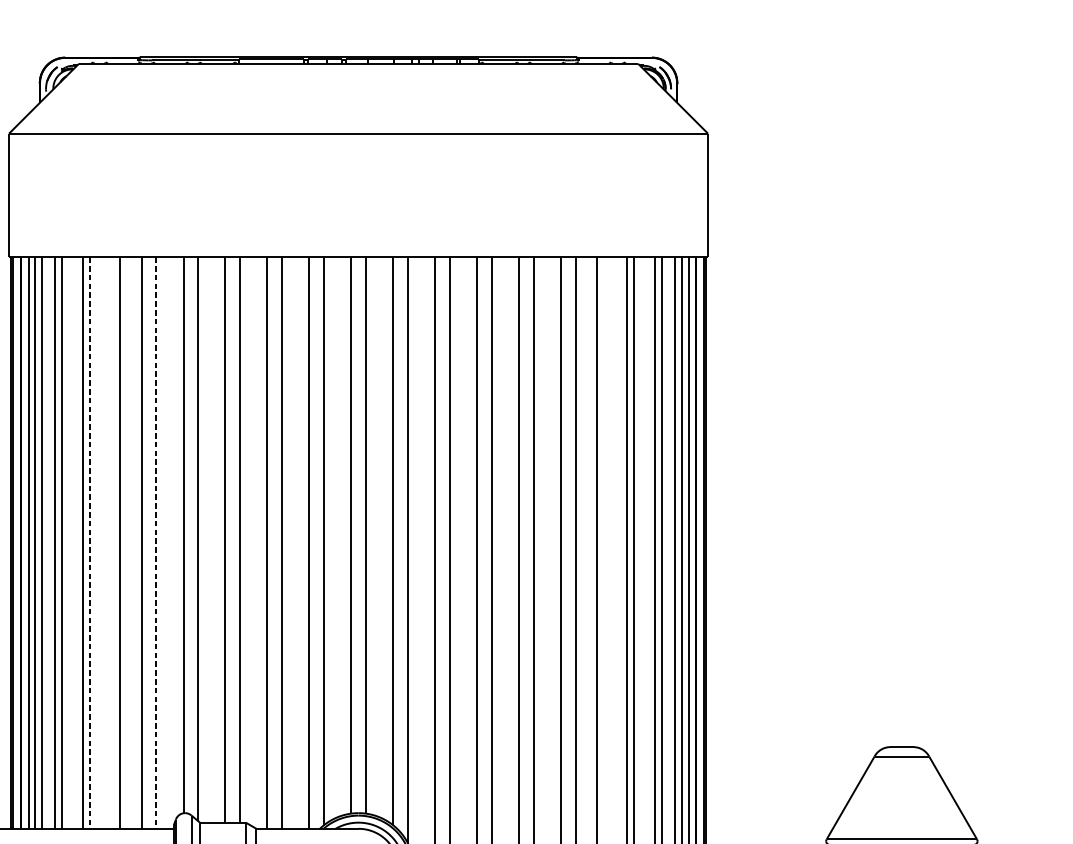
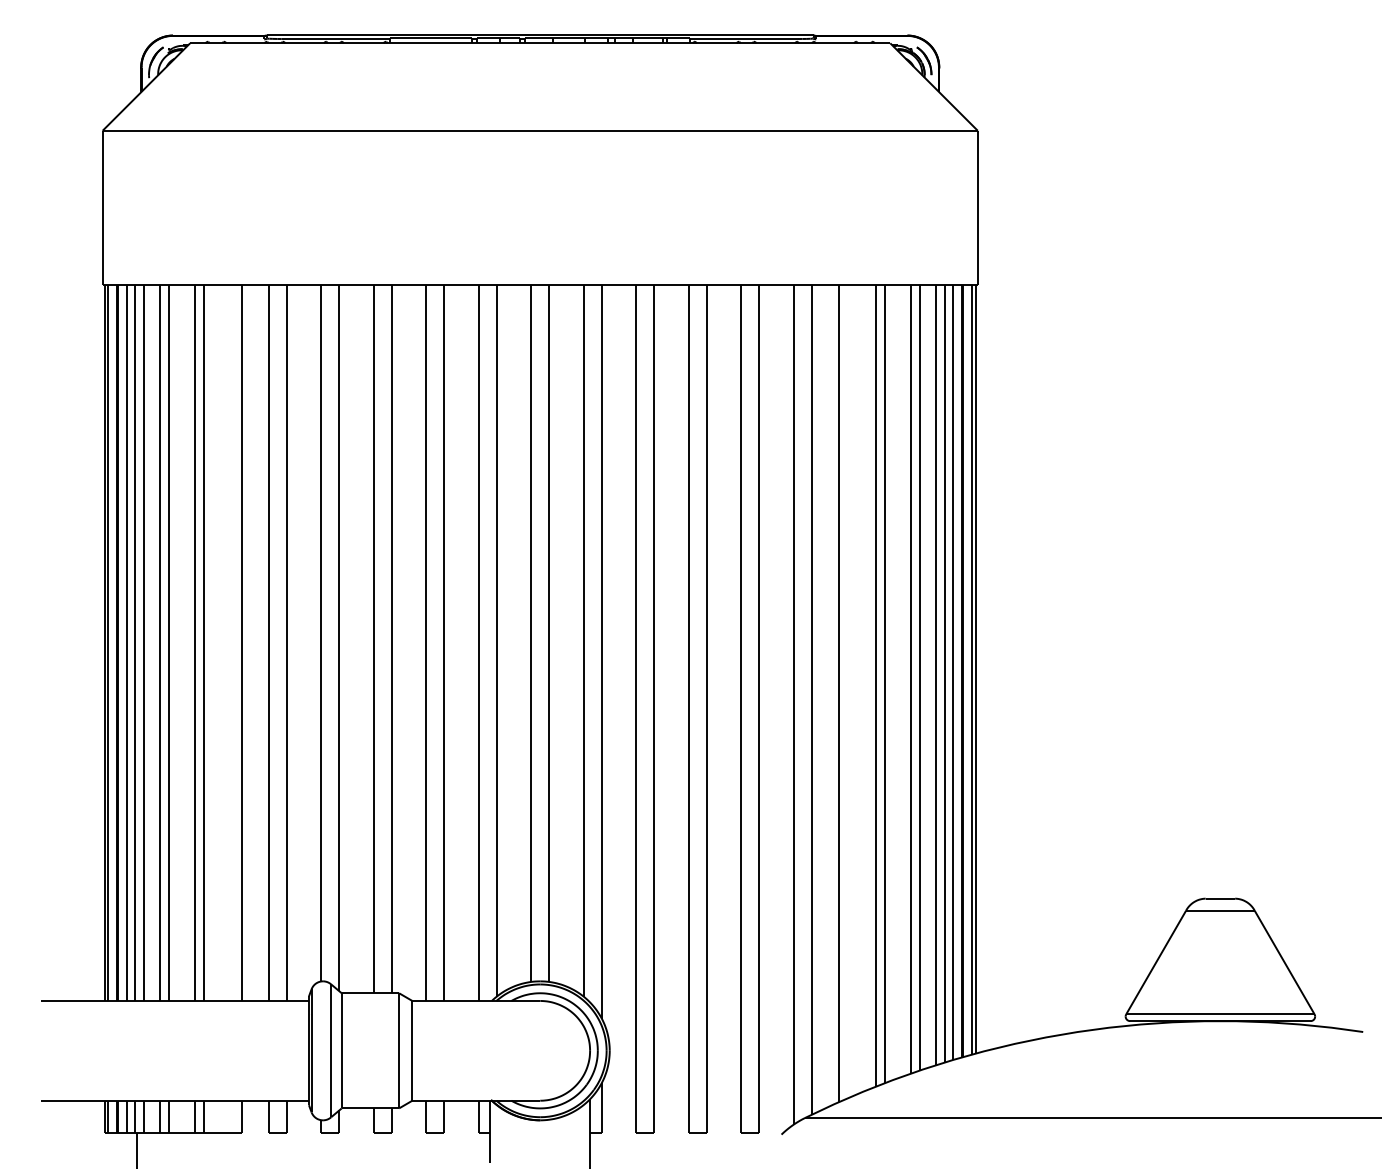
line: (90, 543) -> (204, 643), dashed -> solid
line: (155, 543) -> (286, 643), dashed -> solid

